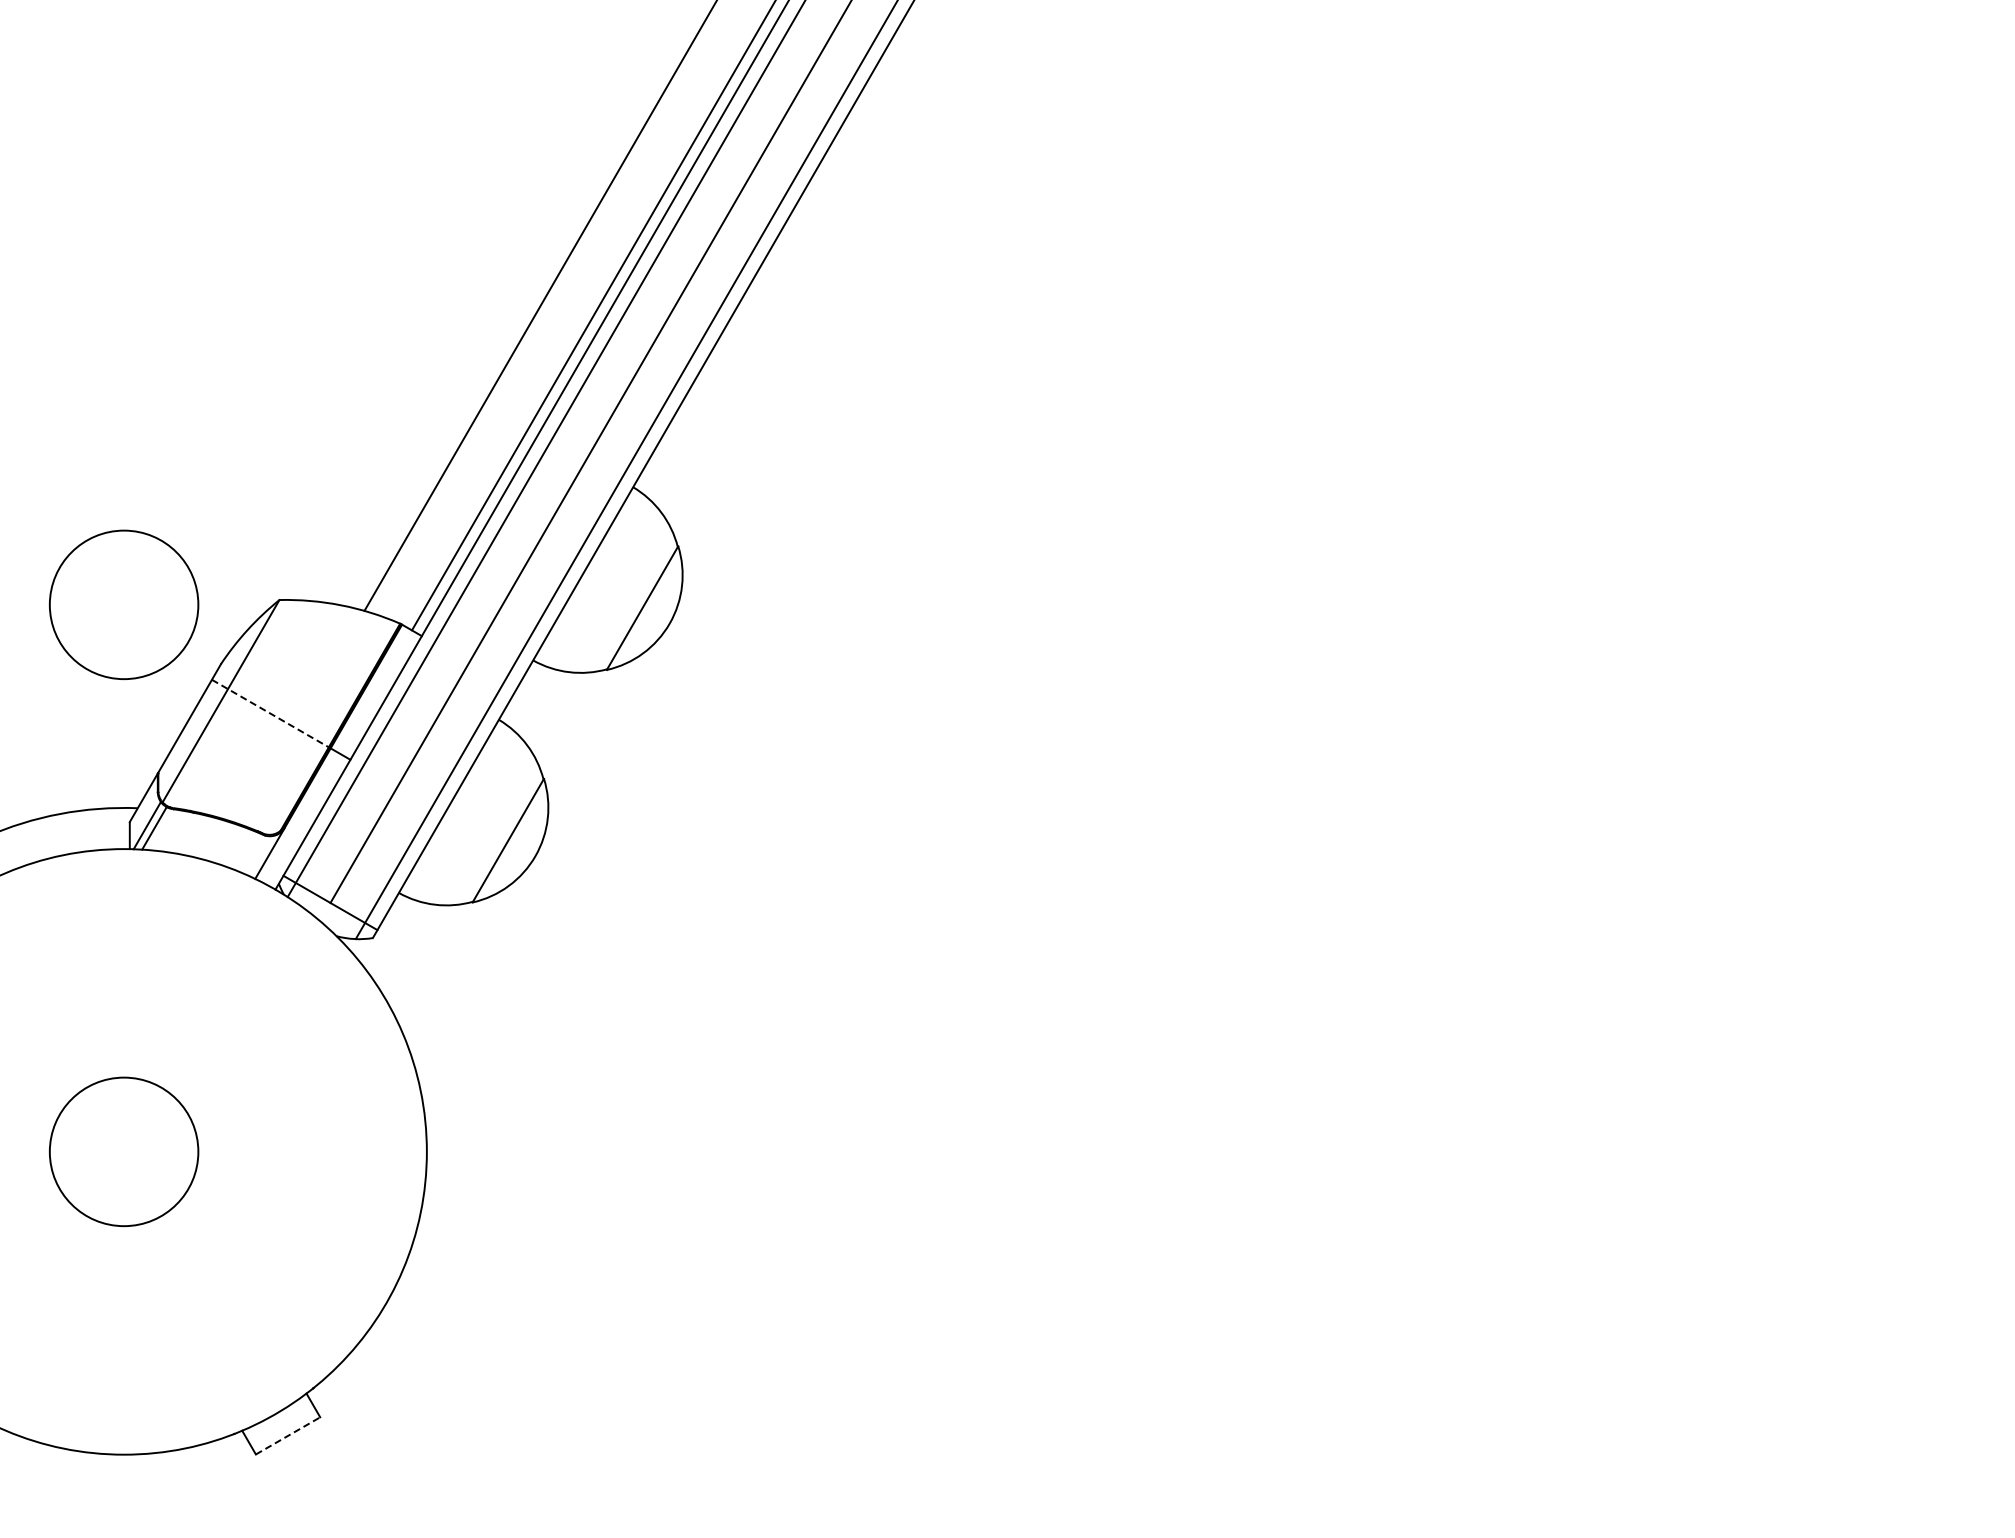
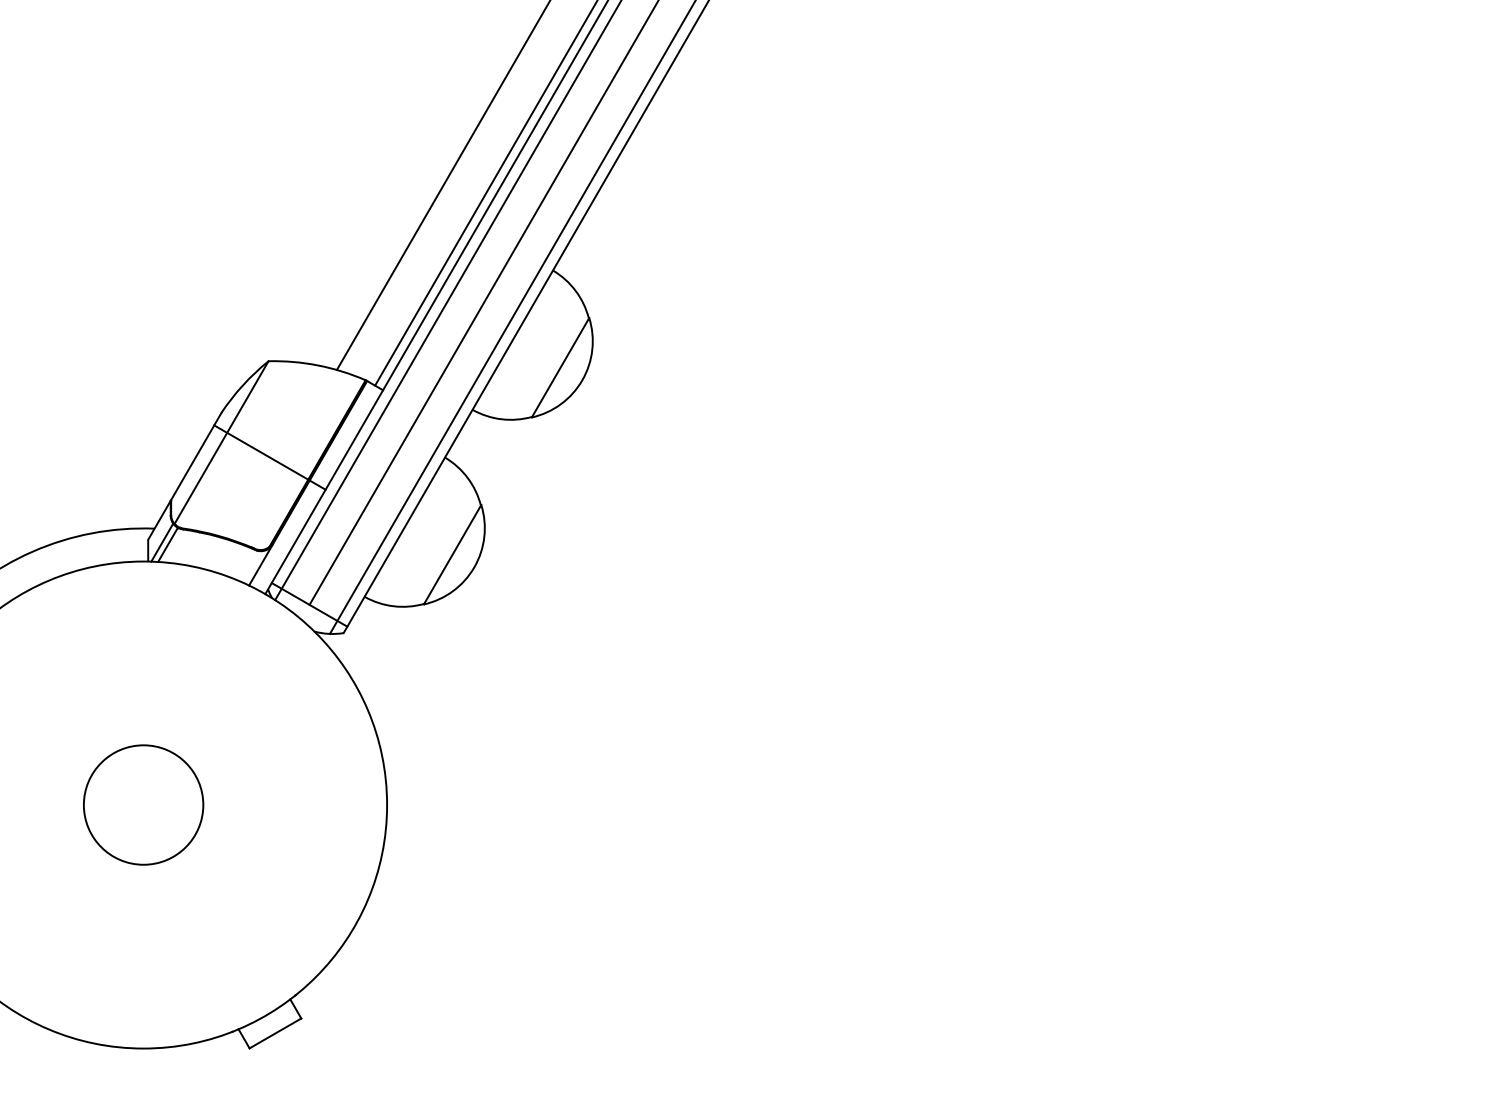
circle: (123, 604) -> (143, 364), removed
line: (270, 713) -> (261, 452), dashed -> solid
line: (288, 1435) -> (275, 1033), dashed -> solid

